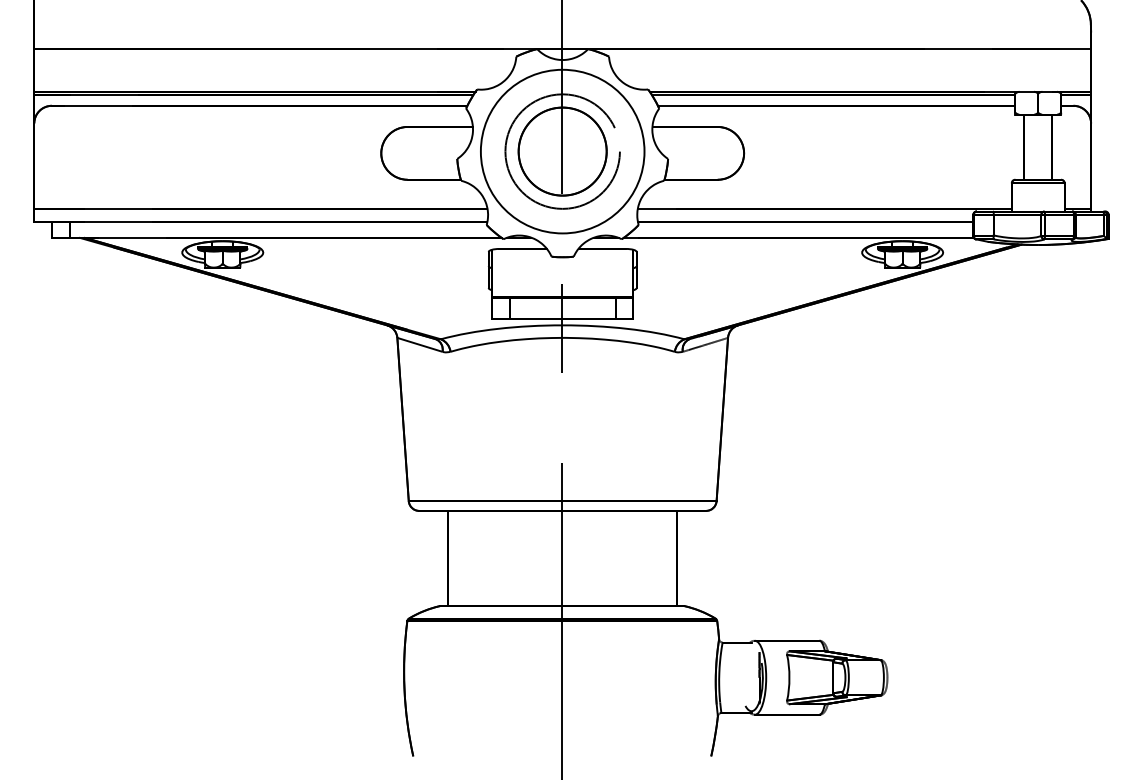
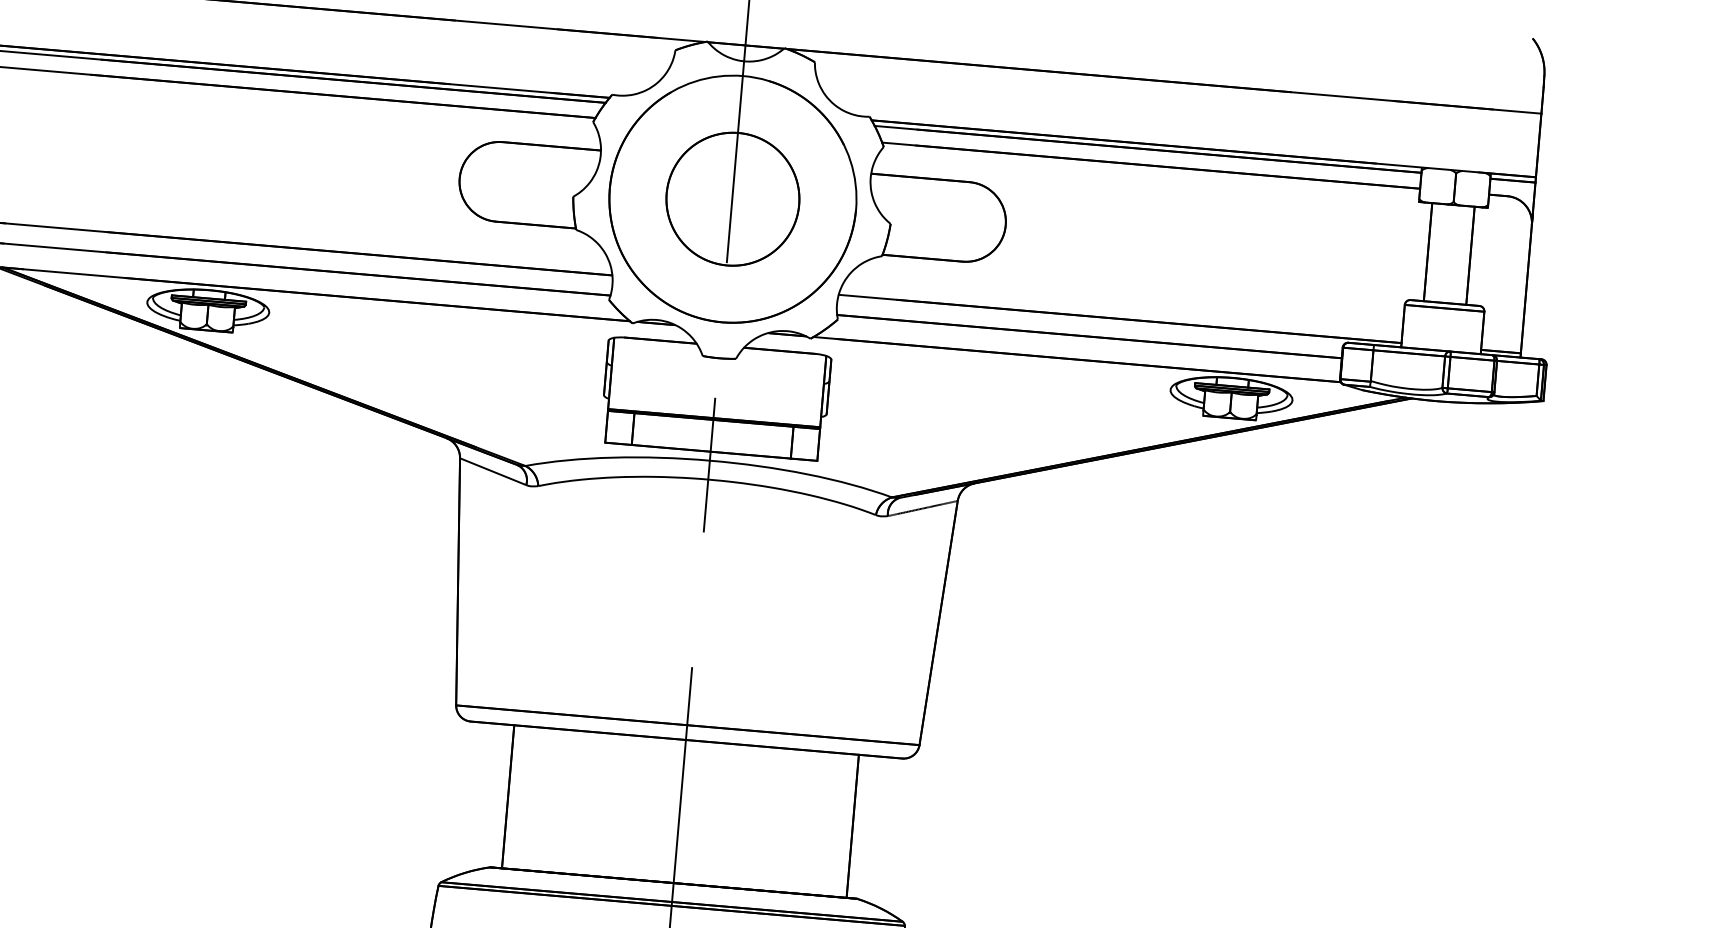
circle: (562, 151) -> (732, 199), size x1.43

